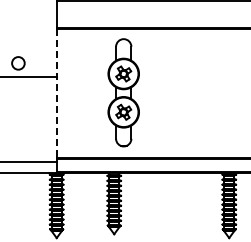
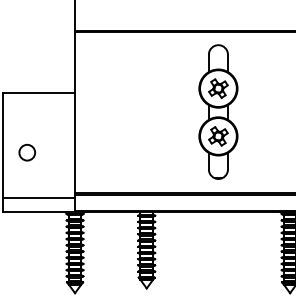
circle: (18, 63) -> (27, 152), moved
part: (123, 92) -> (218, 111), moved
line: (56, 93) -> (74, 112), dashed -> solid

